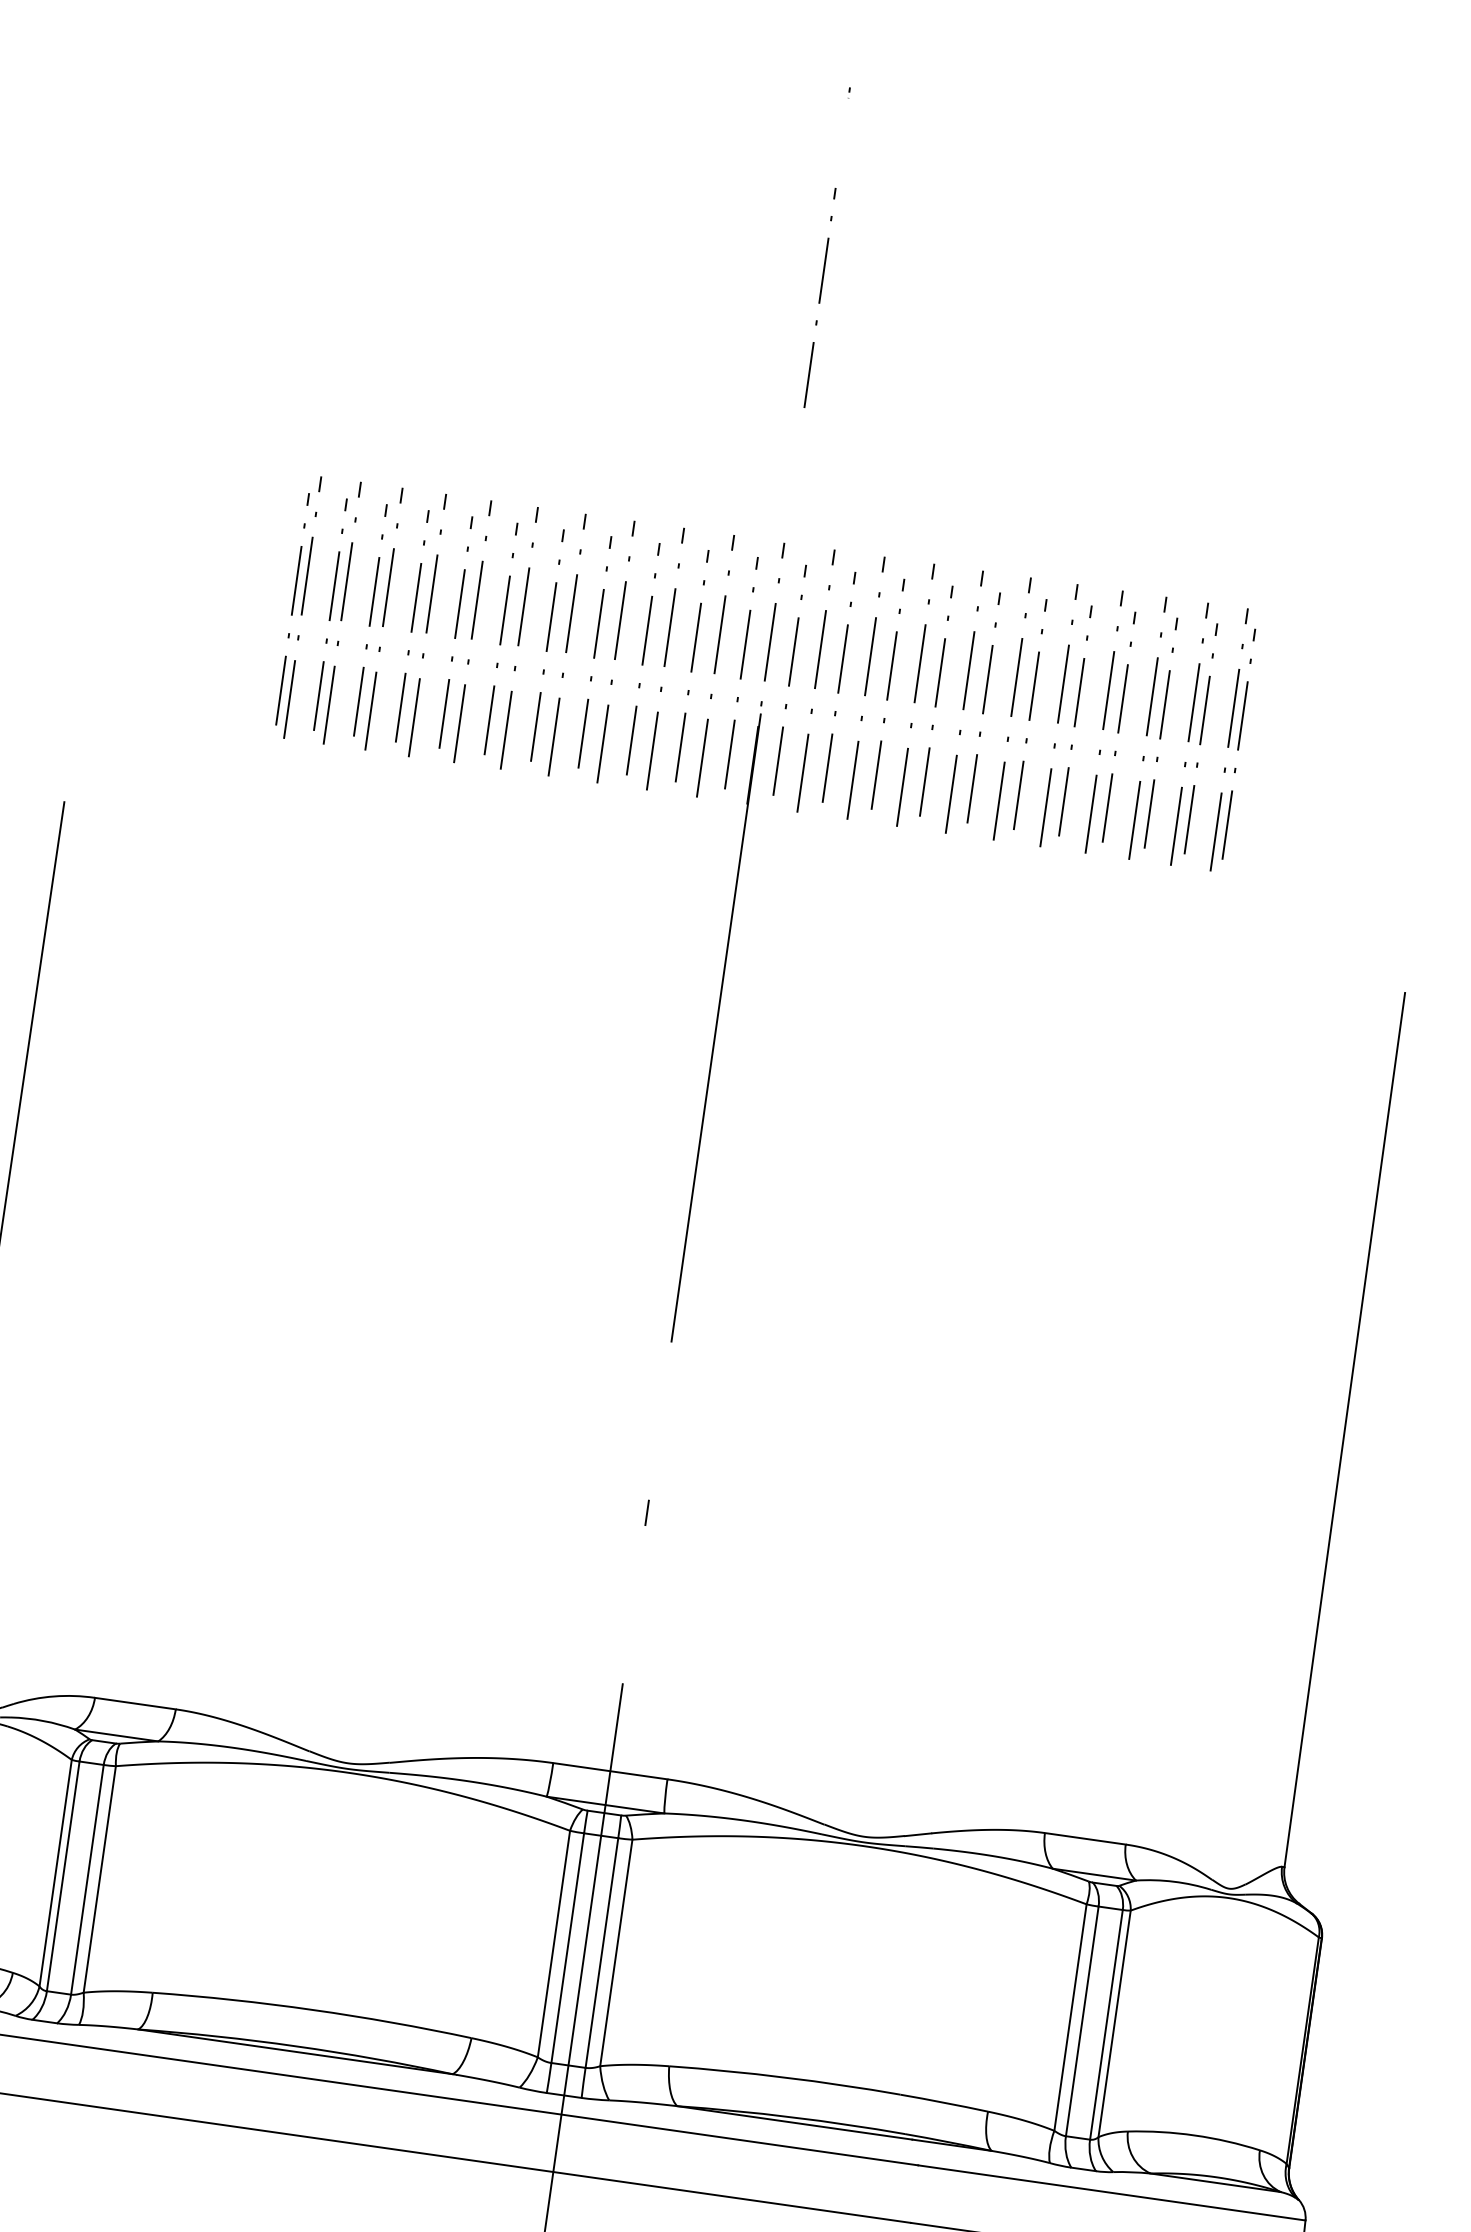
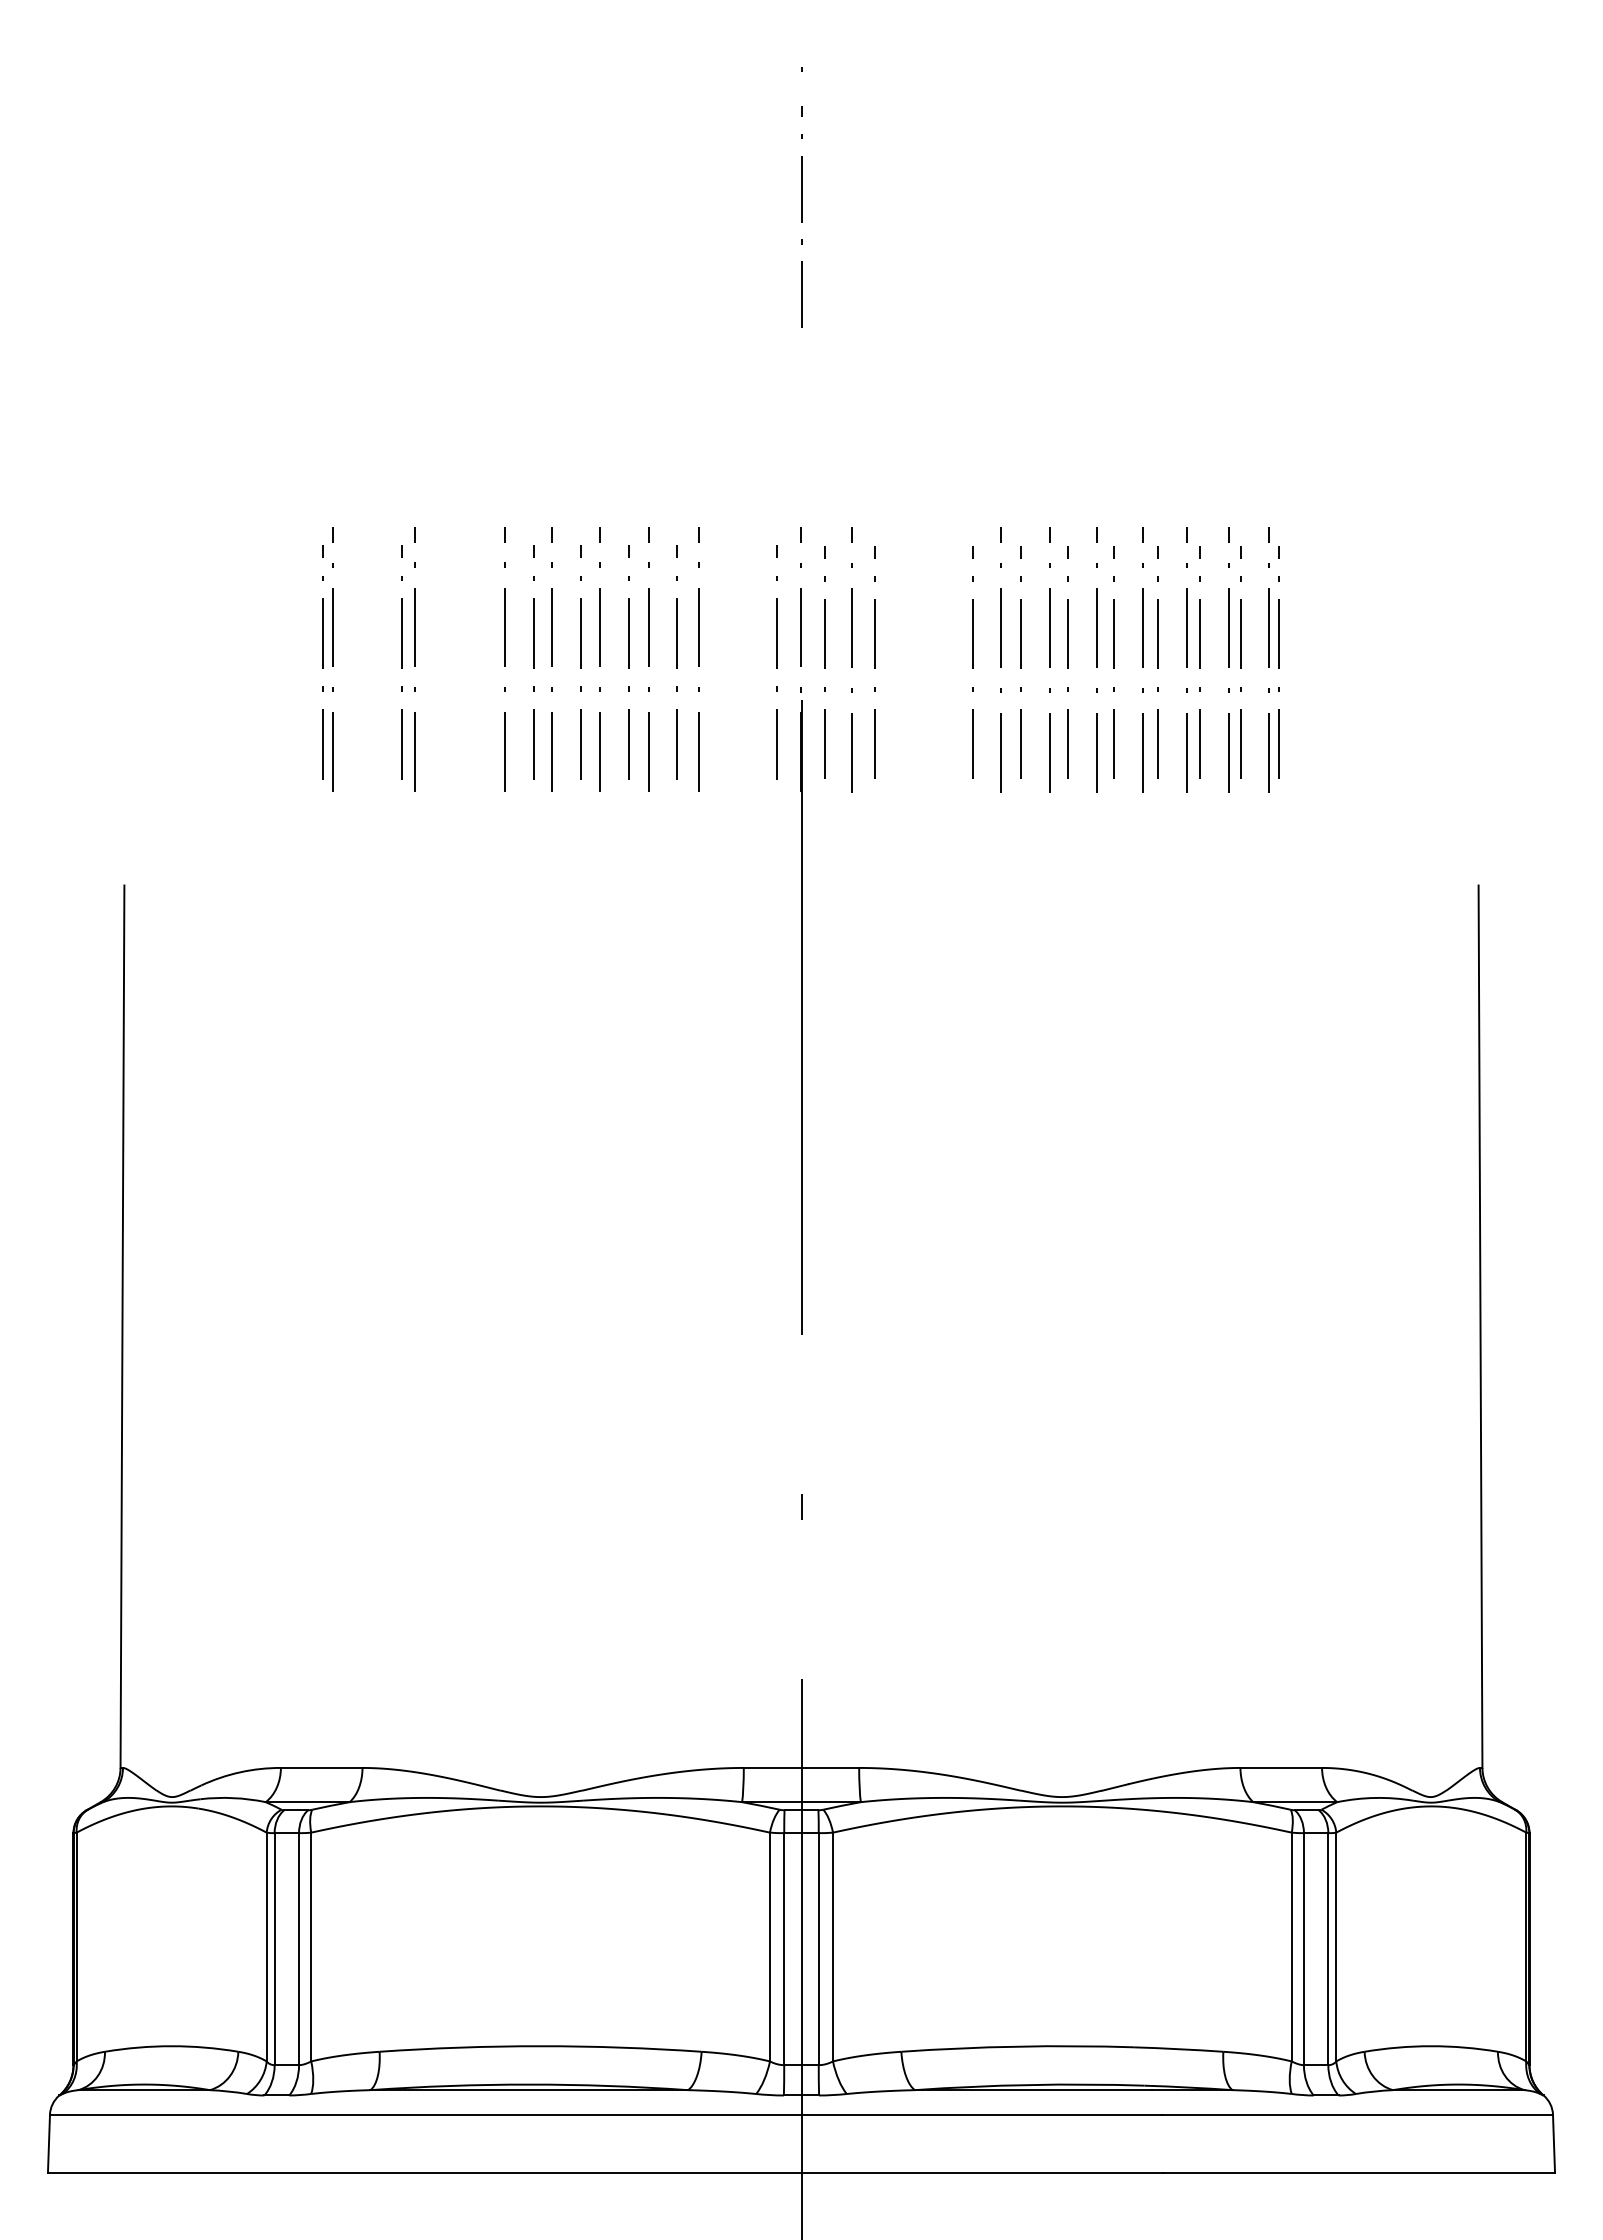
line: (820, 297) -> (801, 216), moved
line: (341, 613) -> (372, 659), removed
line: (329, 614) -> (360, 662), removed
line: (426, 625) -> (458, 659), removed
line: (411, 626) -> (443, 662), removed
line: (455, 632) -> (487, 662), removed
line: (691, 666) -> (726, 662), removed
line: (715, 666) -> (749, 659), removed
line: (865, 687) -> (901, 659), removed
line: (887, 694) -> (924, 662), removed
line: (915, 694) -> (951, 659), removed

